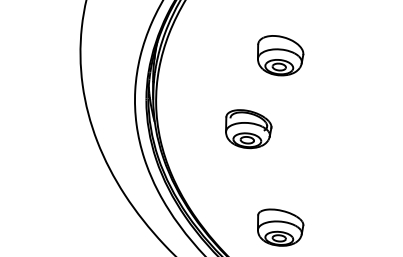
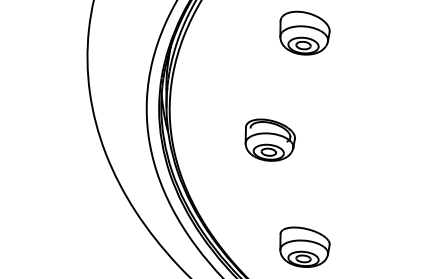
part: (280, 55) -> (304, 33), moved

